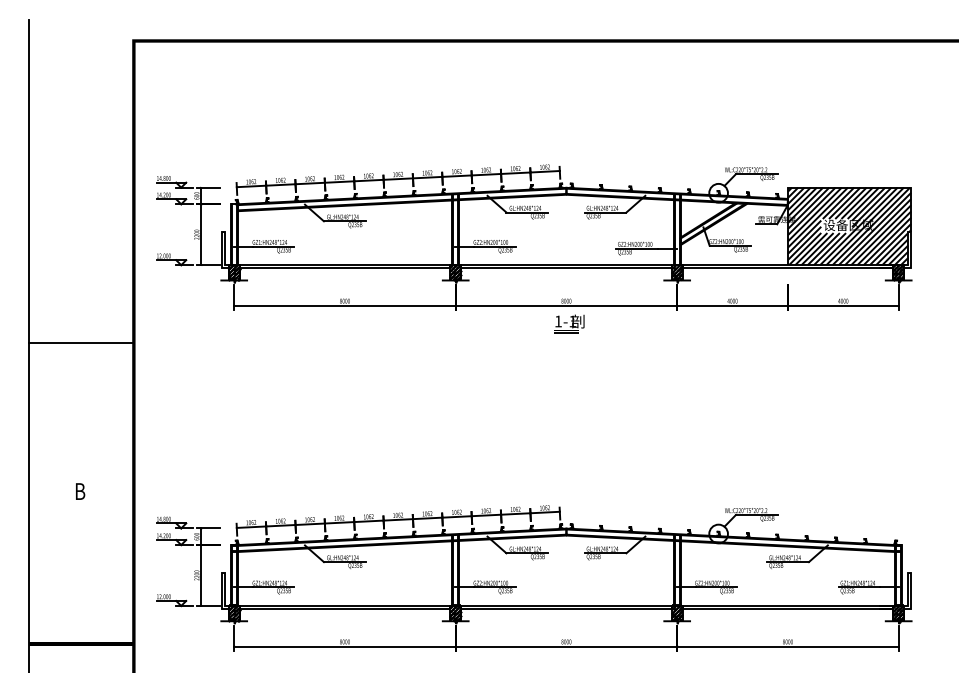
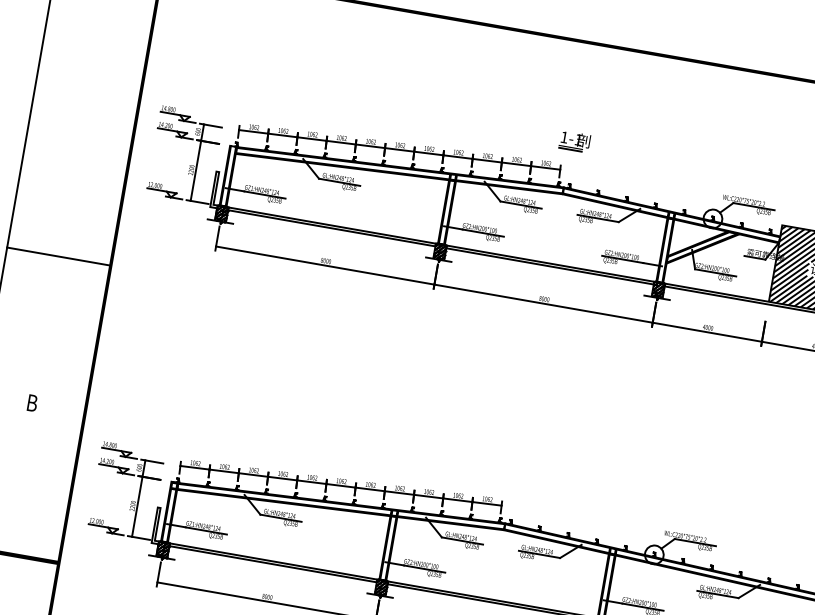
part: (569, 323) -> (575, 141), moved

